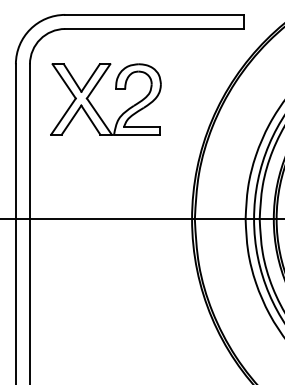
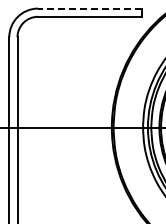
line: (153, 14) -> (89, 8), solid -> dashed
part: (114, 88) -> (66, 51), removed

